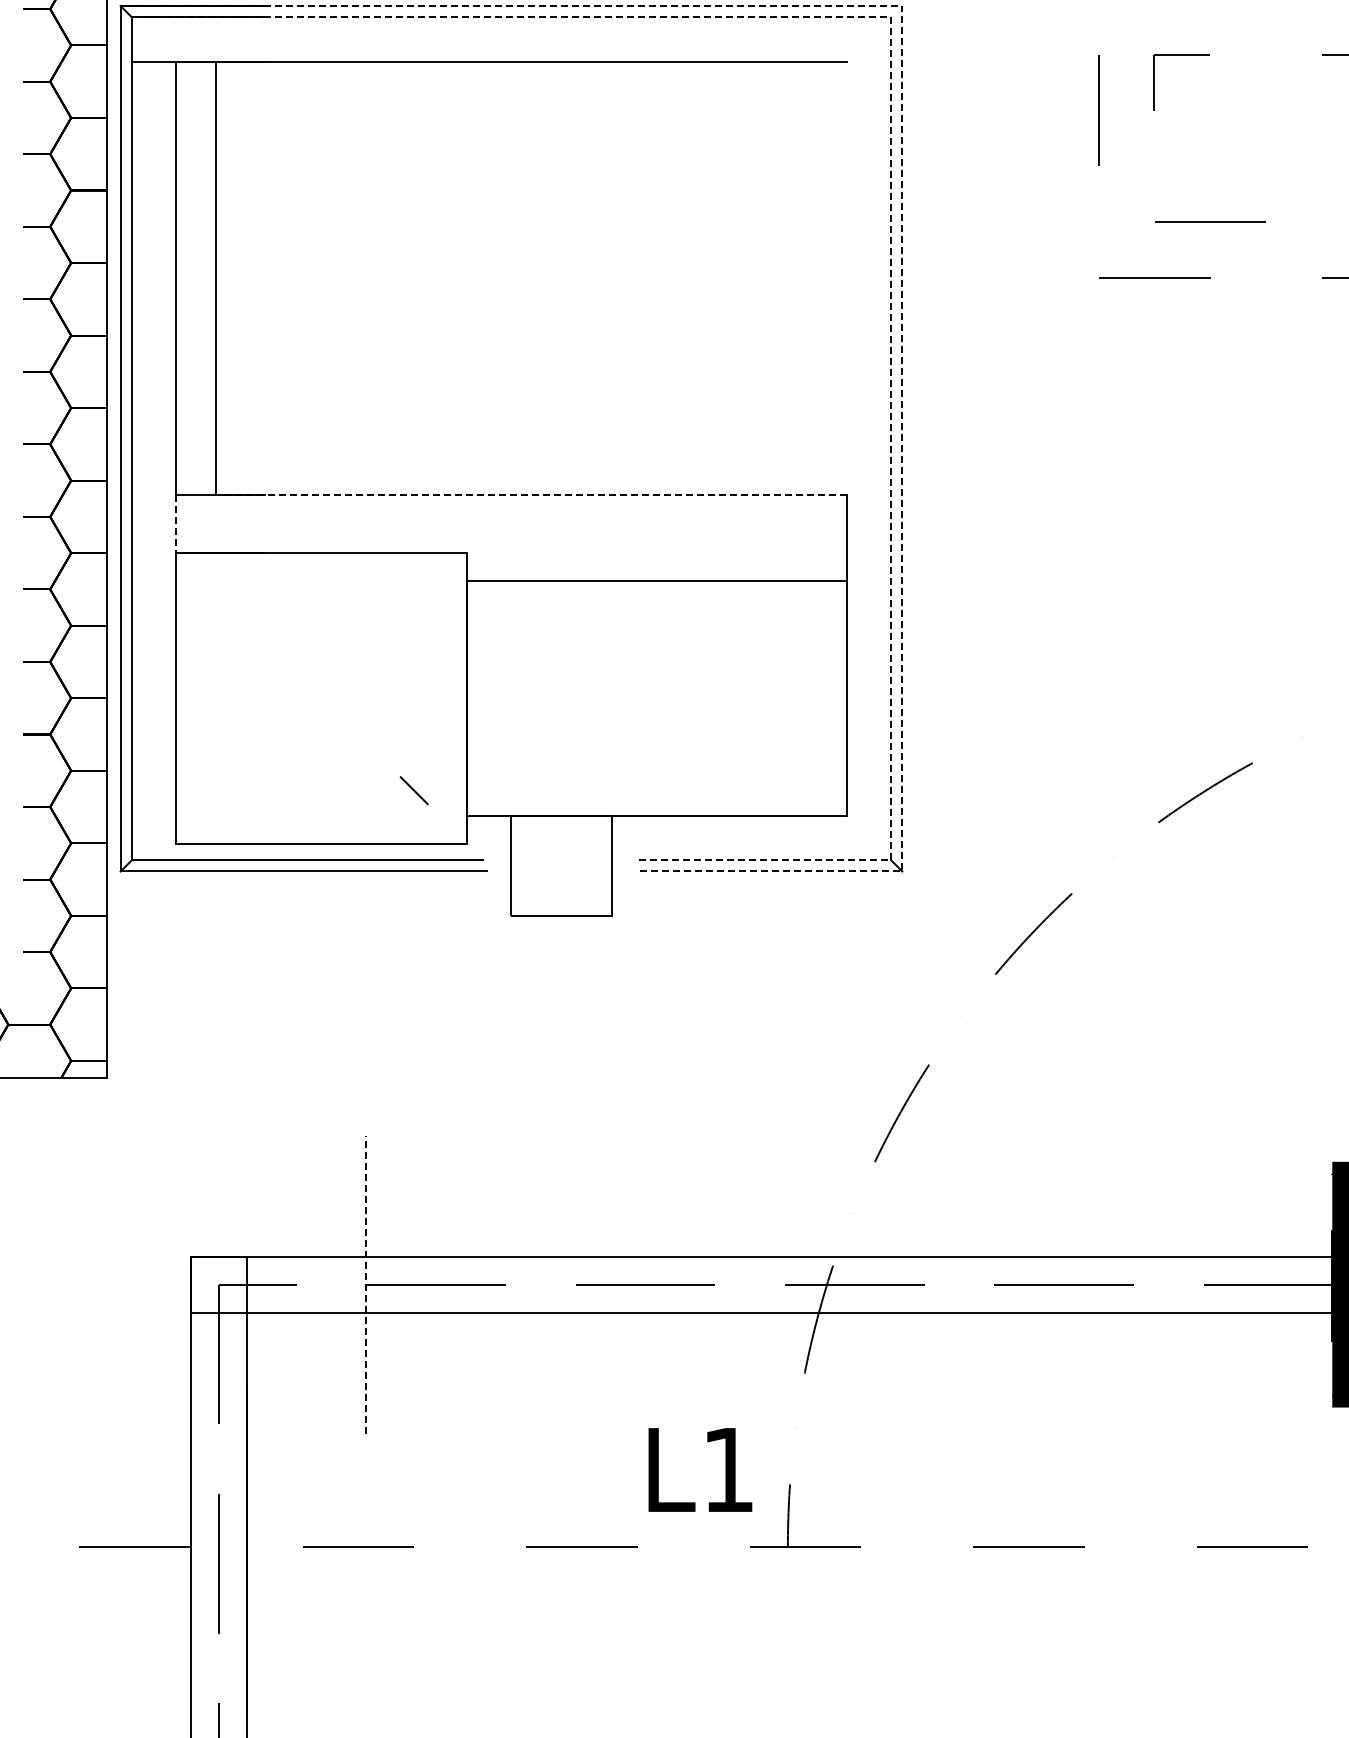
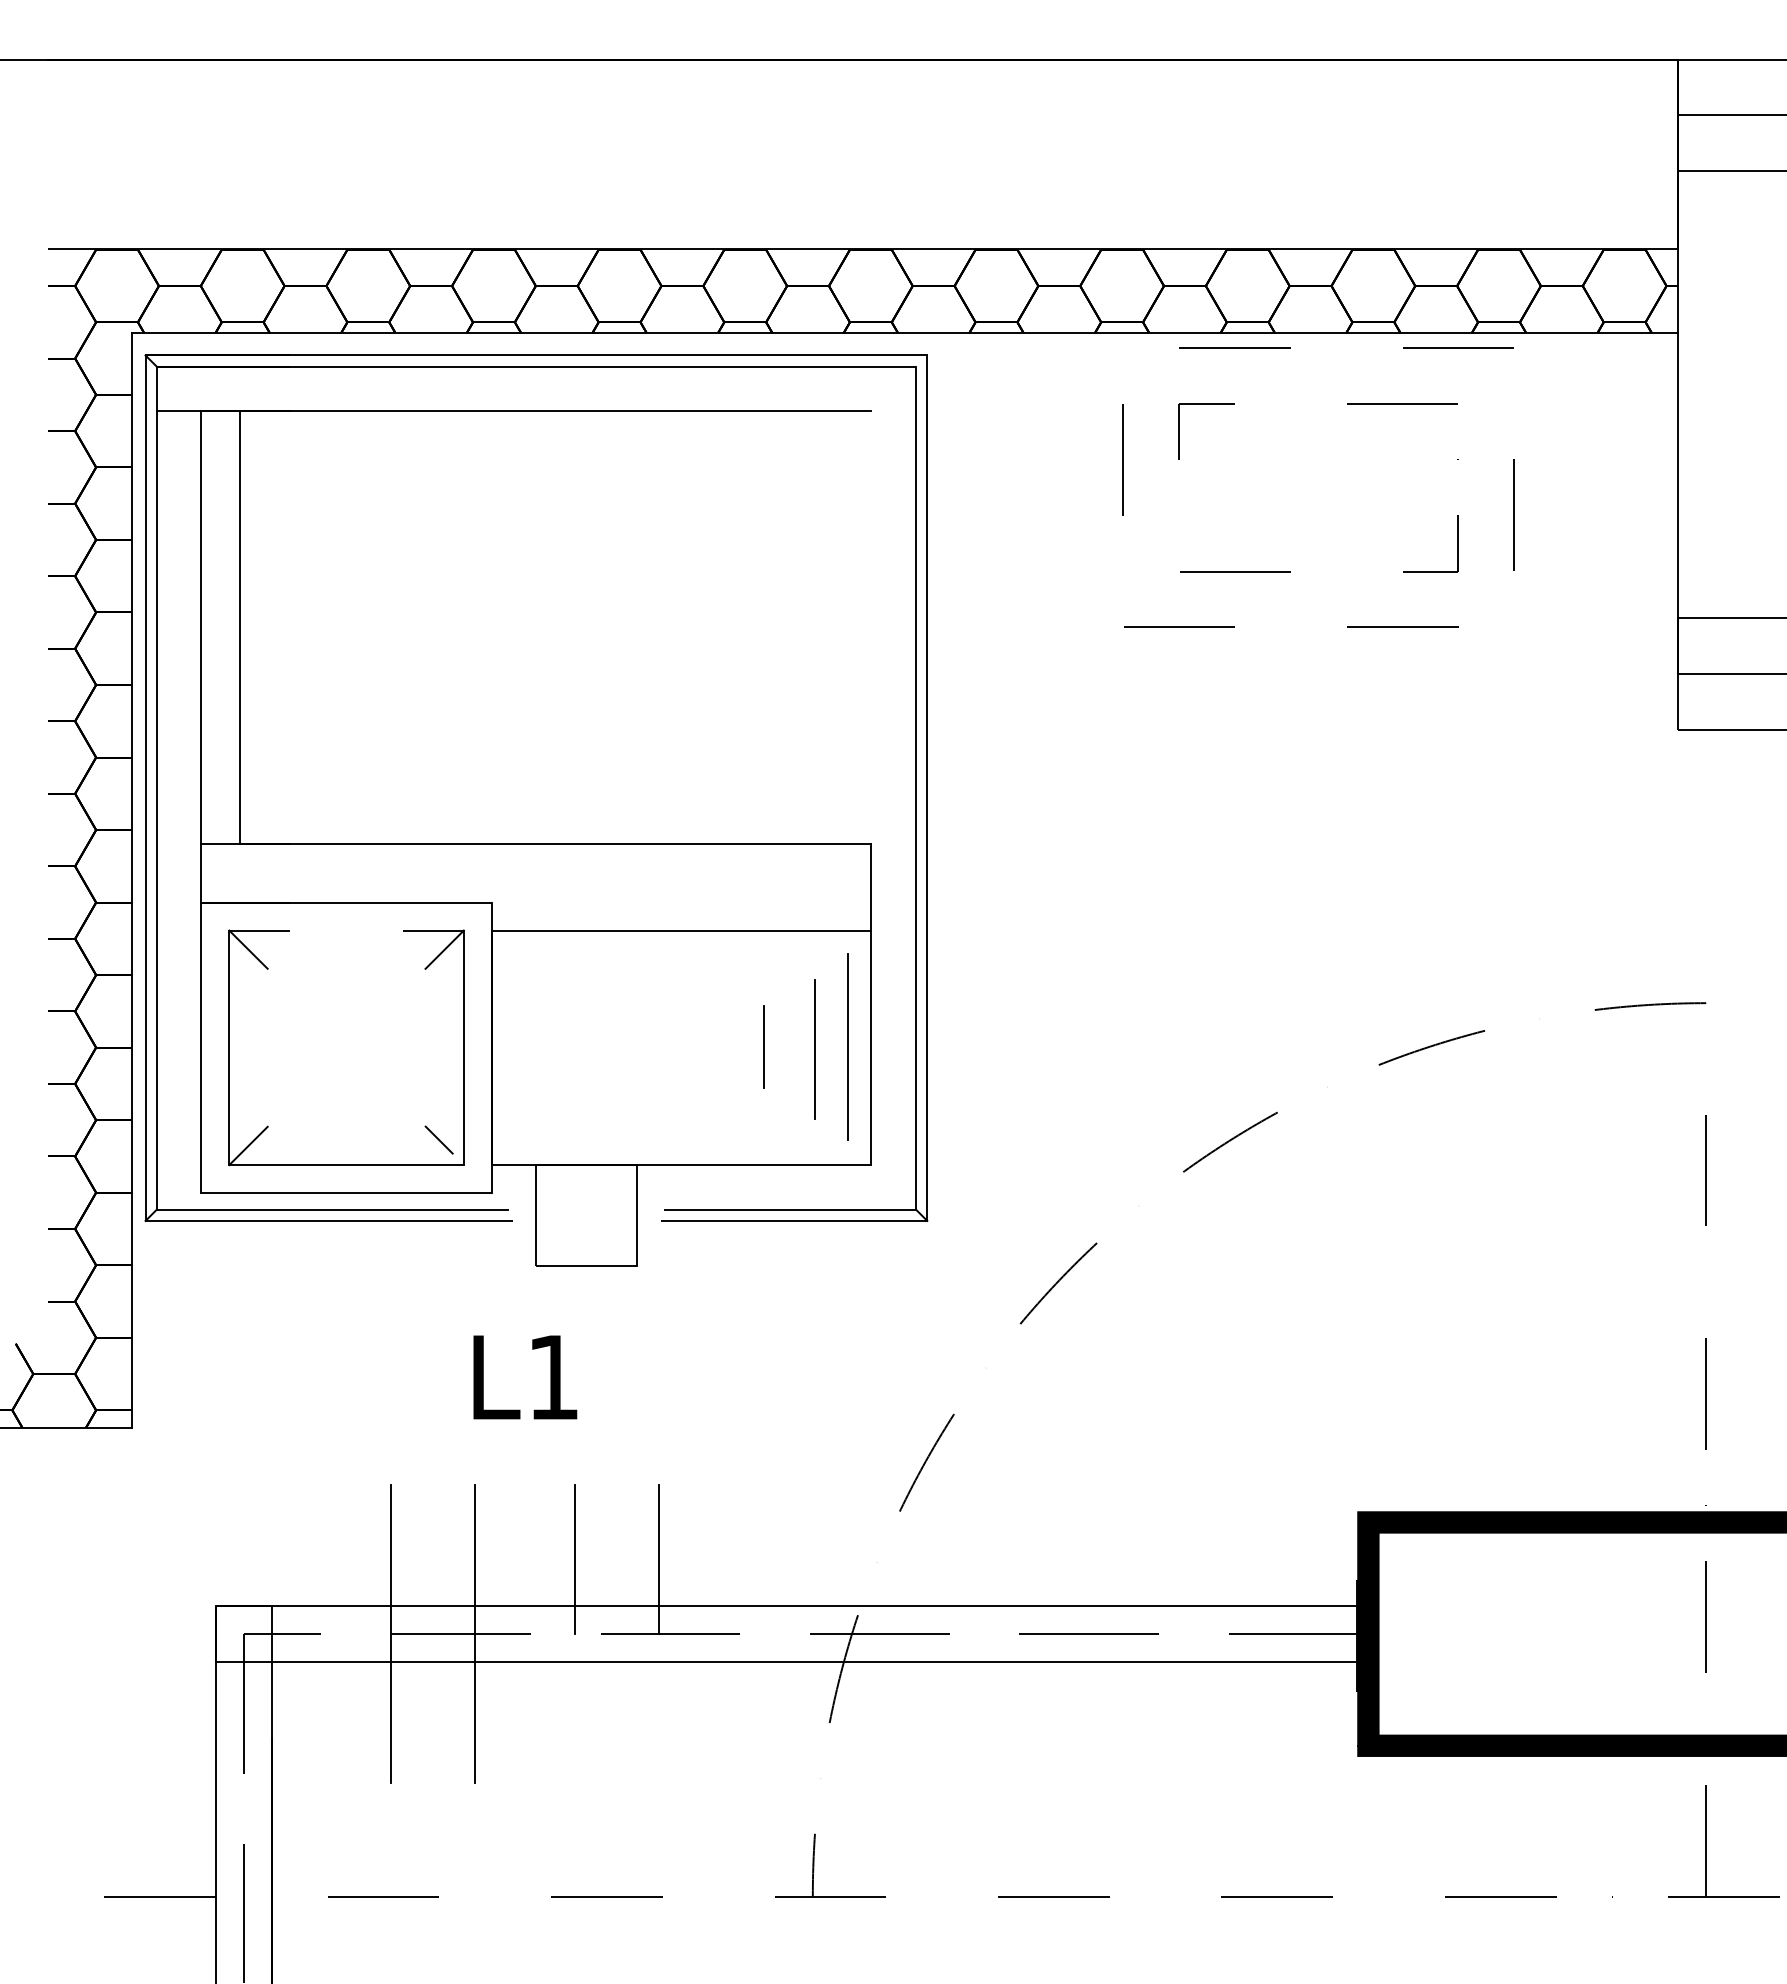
line: (902, 182) -> (927, 531), dashed -> solid
line: (891, 185) -> (916, 534), dashed -> solid
line: (530, 495) -> (555, 844), dashed -> solid
line: (176, 524) -> (201, 873), dashed -> solid
part: (243, 620) -> (268, 969), added
line: (739, 697) -> (764, 1046), added
line: (823, 697) -> (848, 1046), added
line: (789, 700) -> (814, 1049), added
line: (550, 1210) -> (575, 1559), added
line: (633, 1210) -> (658, 1559), added
line: (366, 1285) -> (391, 1634), dashed -> solid
line: (449, 1285) -> (474, 1634), added
text: (700, 1470) -> (525, 1377), moved

